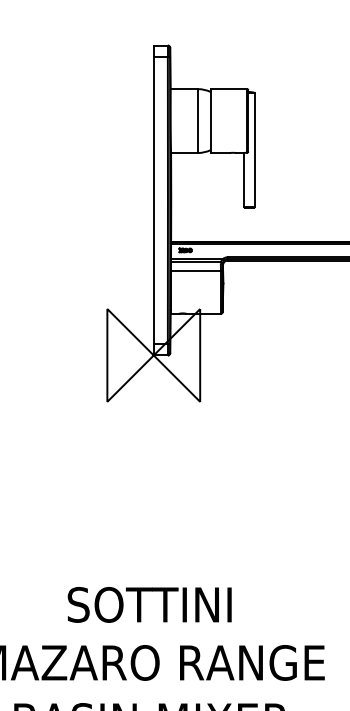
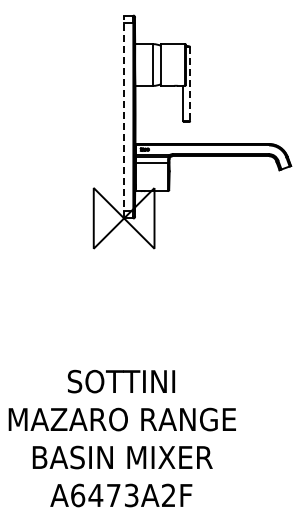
line: (255, 150) -> (190, 84), solid -> dashed
line: (154, 199) -> (124, 116), solid -> dashed

